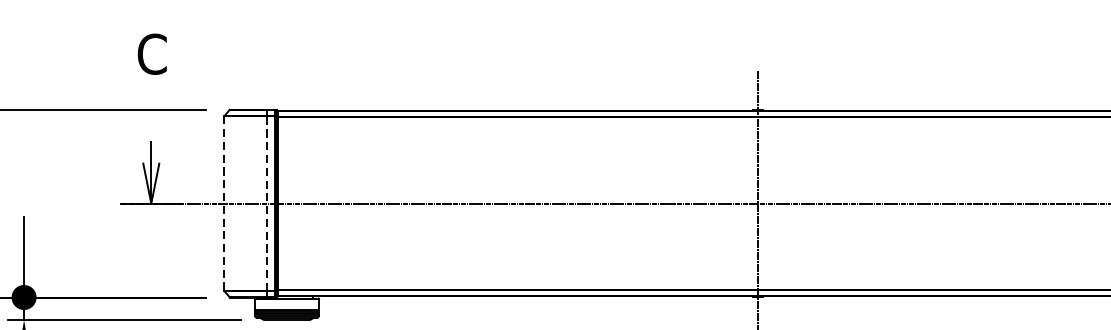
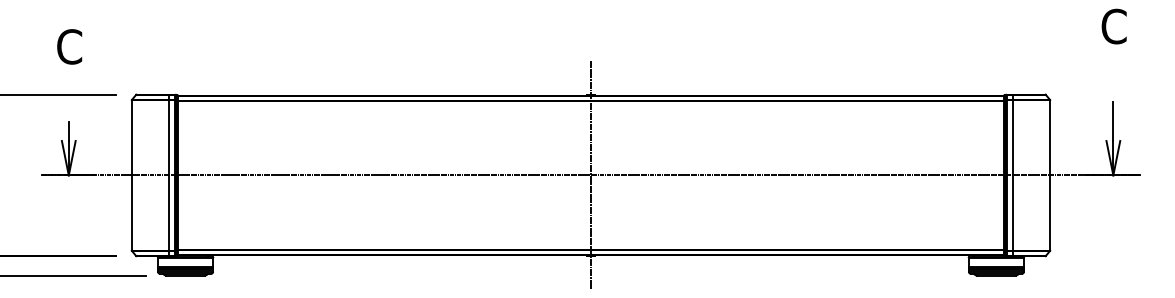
line: (267, 202) -> (168, 174), dashed -> solid
line: (224, 203) -> (131, 175), dashed -> solid

